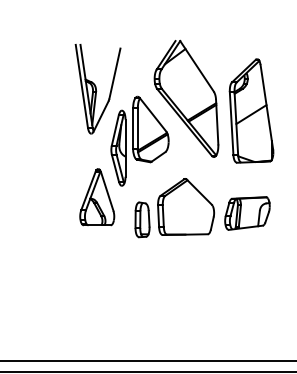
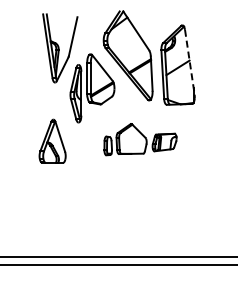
line: (266, 107) -> (189, 62), solid -> dashed
part: (97, 196) -> (52, 140), moved
part: (202, 207) -> (140, 139), size x0.7

